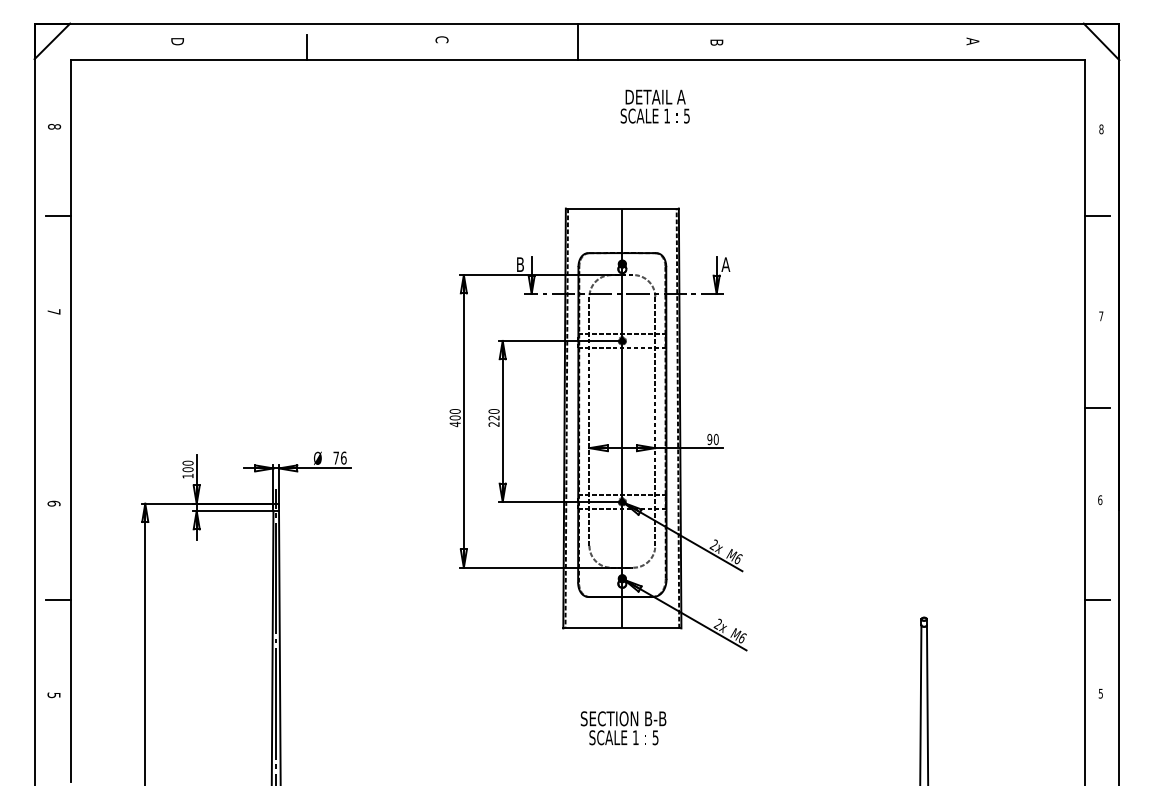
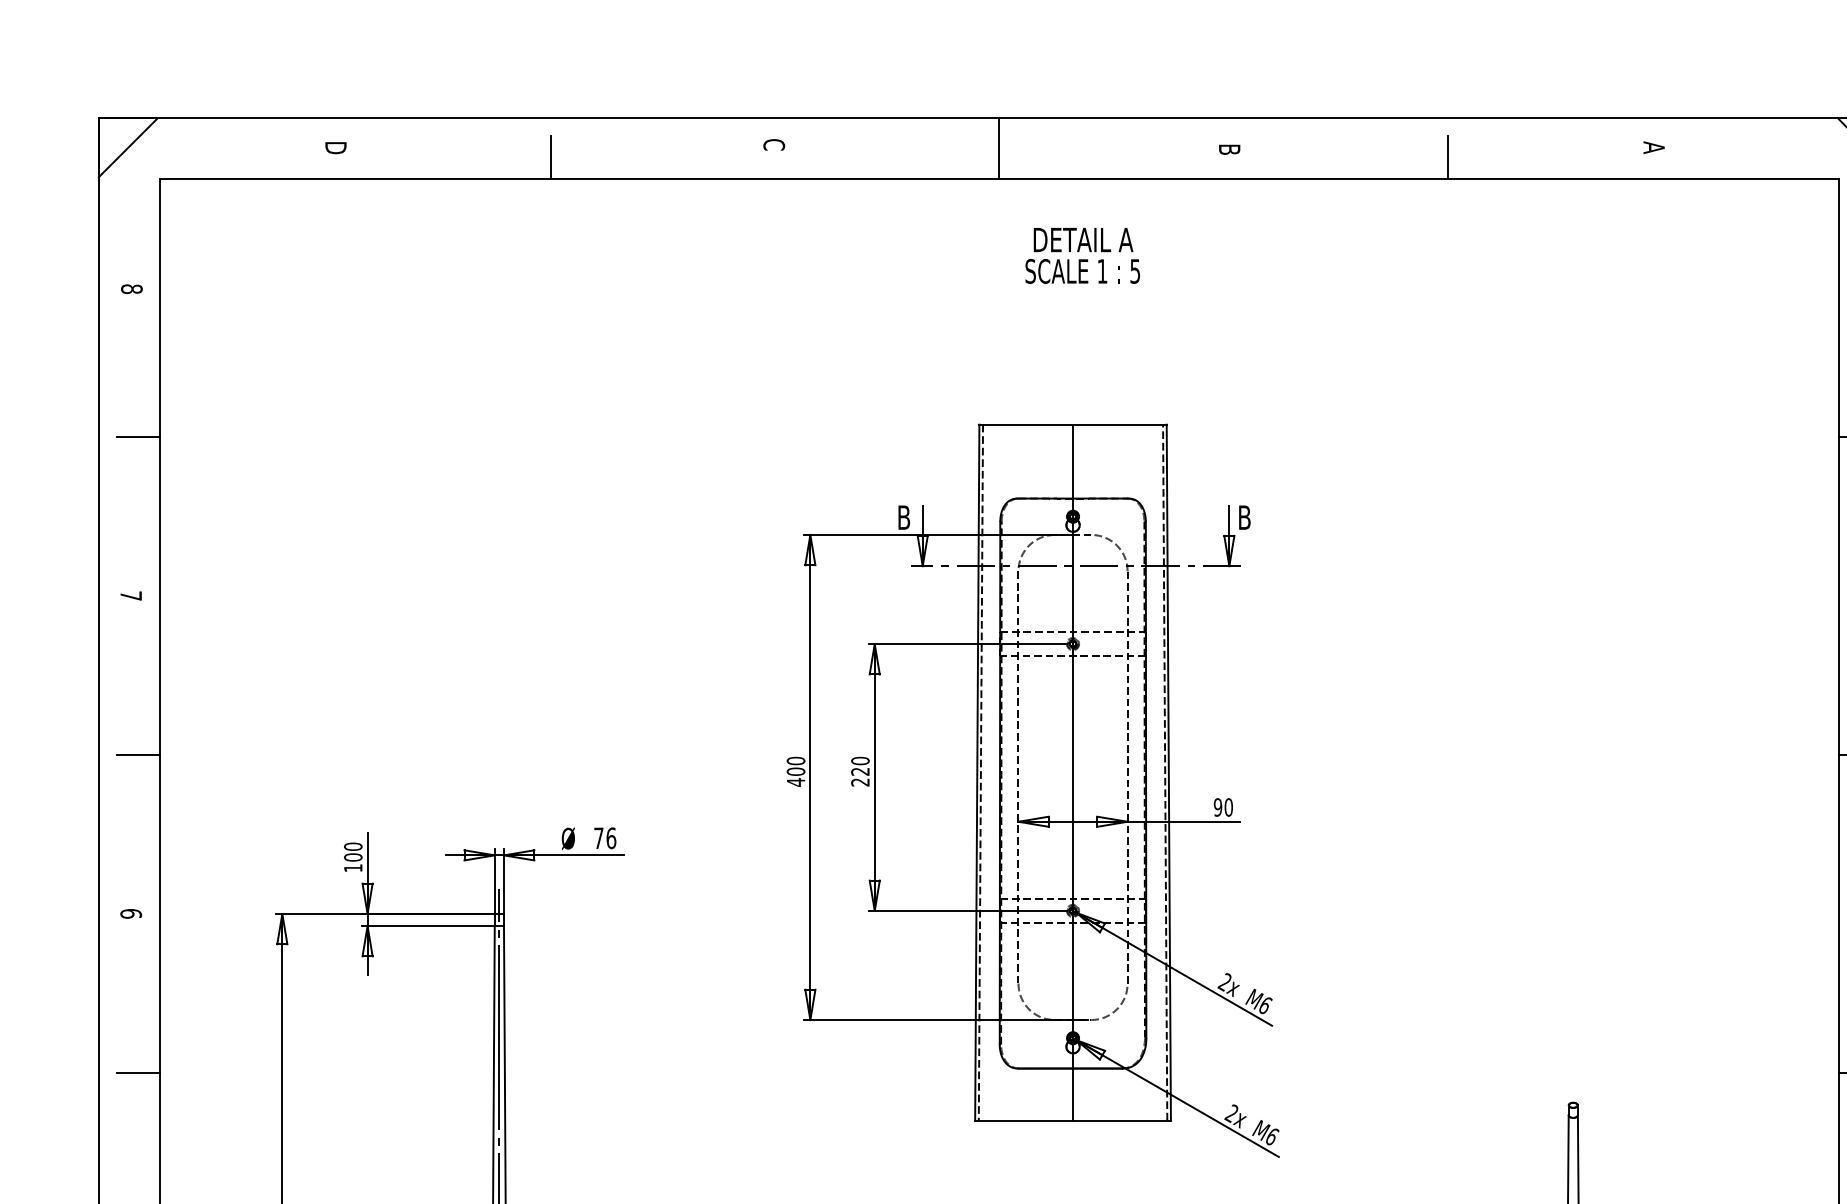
line: (848, 47) -> (1447, 157), added
text: (654, 106) -> (1081, 255), moved
text: (725, 264) -> (1243, 517), A -> B
line: (58, 407) -> (138, 754), added

